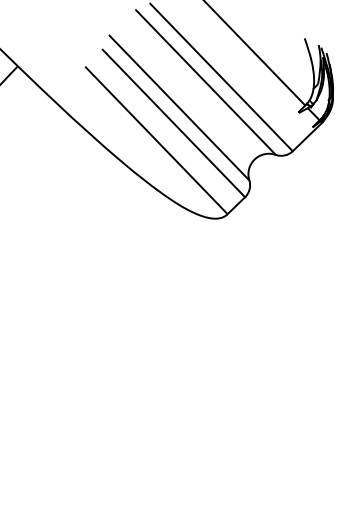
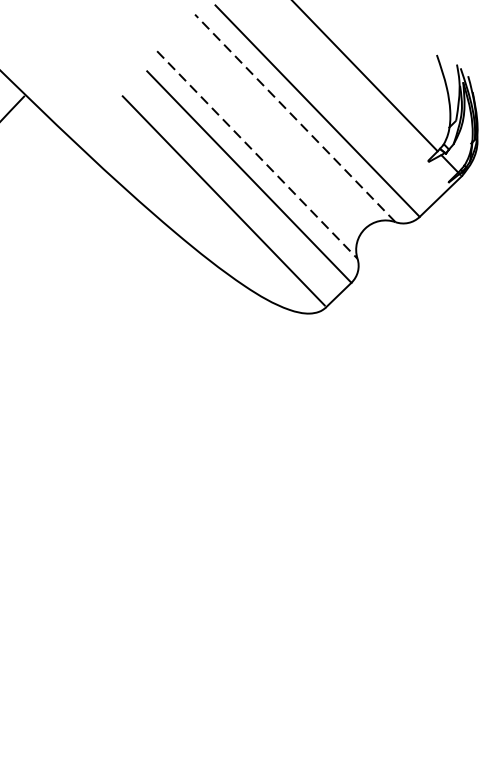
line: (205, 82) -> (294, 118), solid -> dashed
line: (179, 108) -> (257, 155), solid -> dashed

